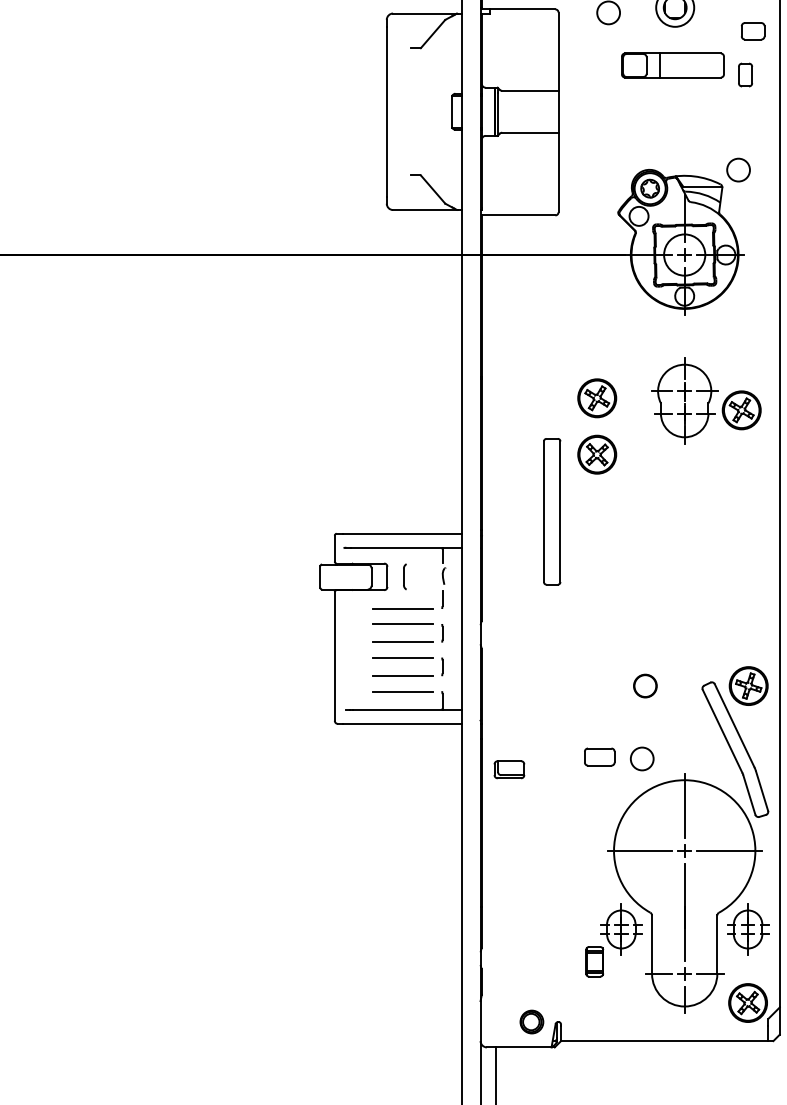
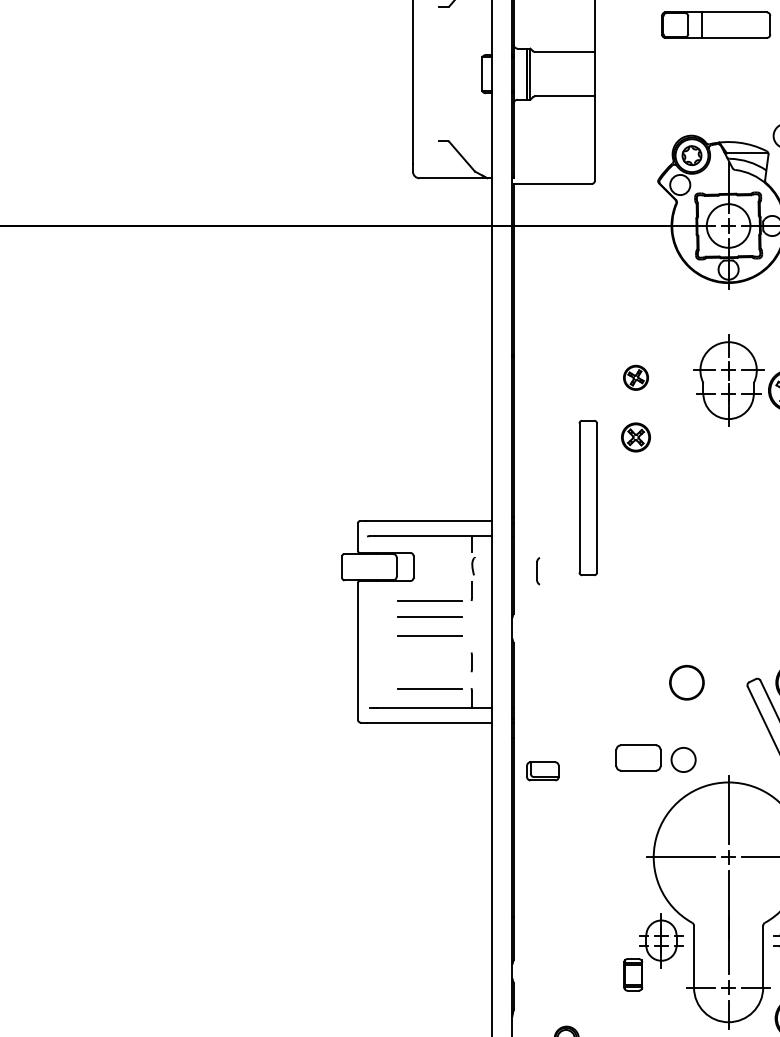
part: (597, 398) -> (636, 377), size x0.6
part: (597, 454) -> (636, 437), size x0.7
part: (404, 576) -> (537, 570), moved
line: (442, 633) -> (471, 626), removed
line: (402, 658) -> (429, 653), removed
line: (402, 675) -> (429, 671), removed
part: (645, 685) -> (687, 682), size x1.4
part: (599, 756) -> (638, 757), size x1.4

